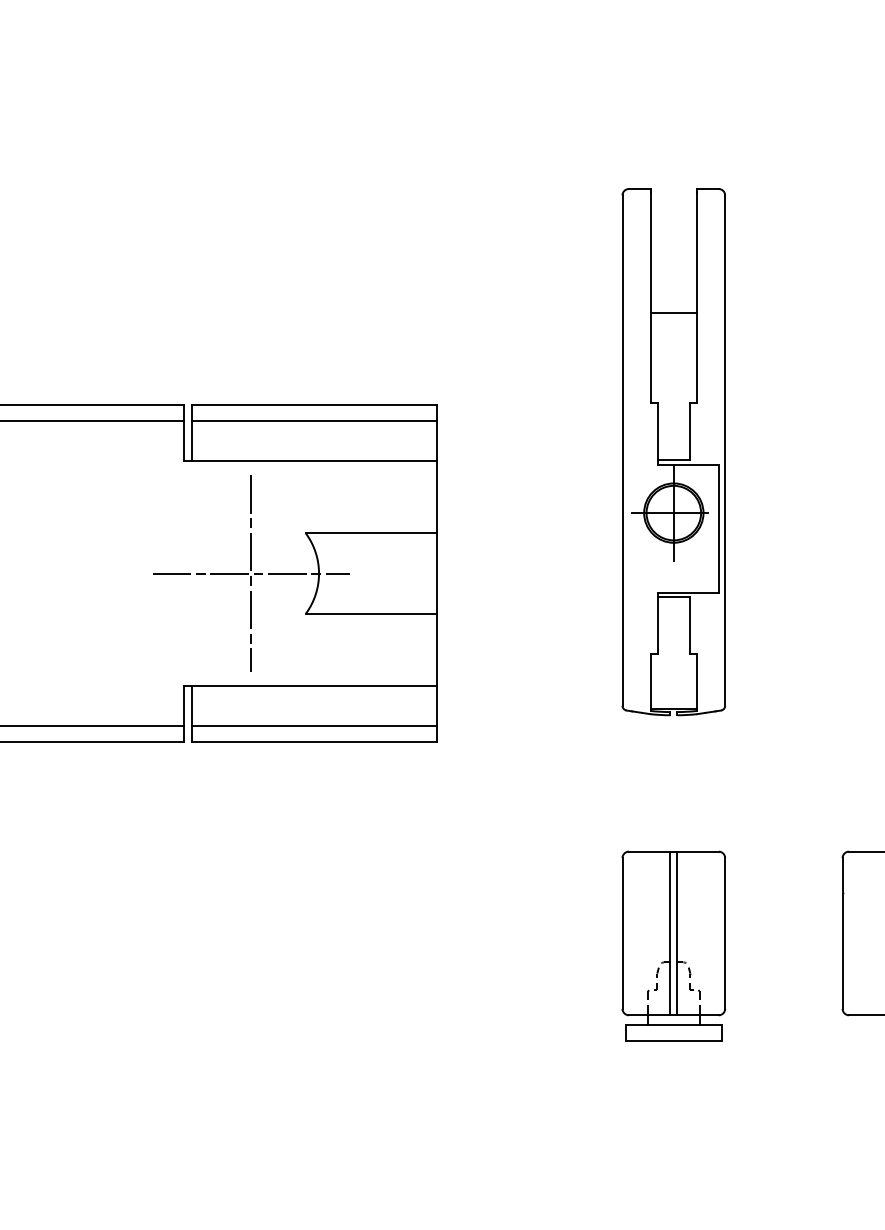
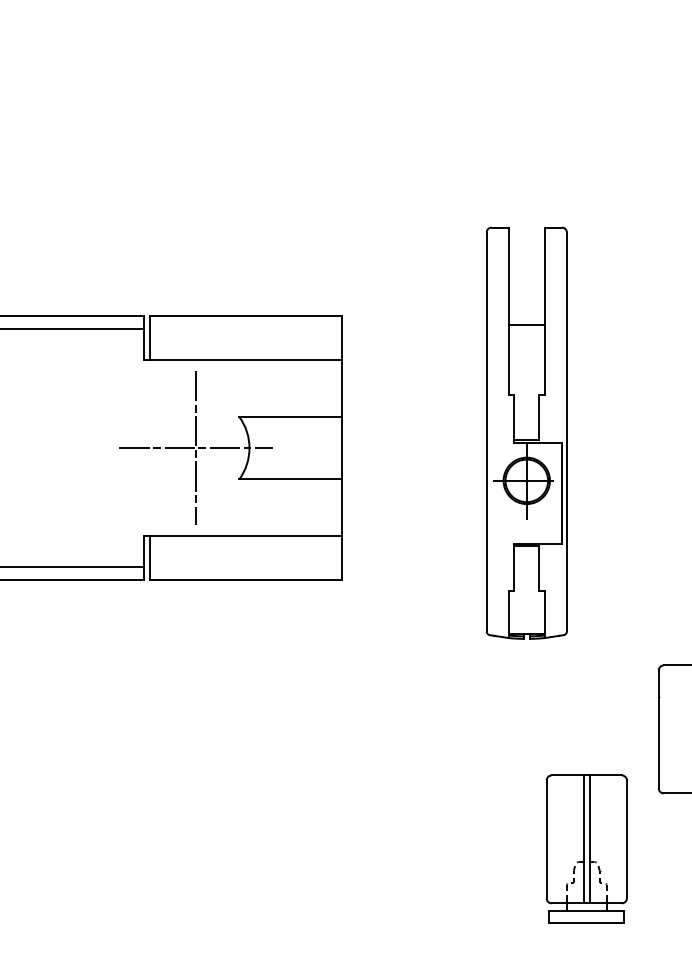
line: (313, 421) -> (245, 329), removed
part: (673, 451) -> (526, 432), moved
line: (313, 726) -> (245, 567), removed
part: (673, 945) -> (586, 848), moved

